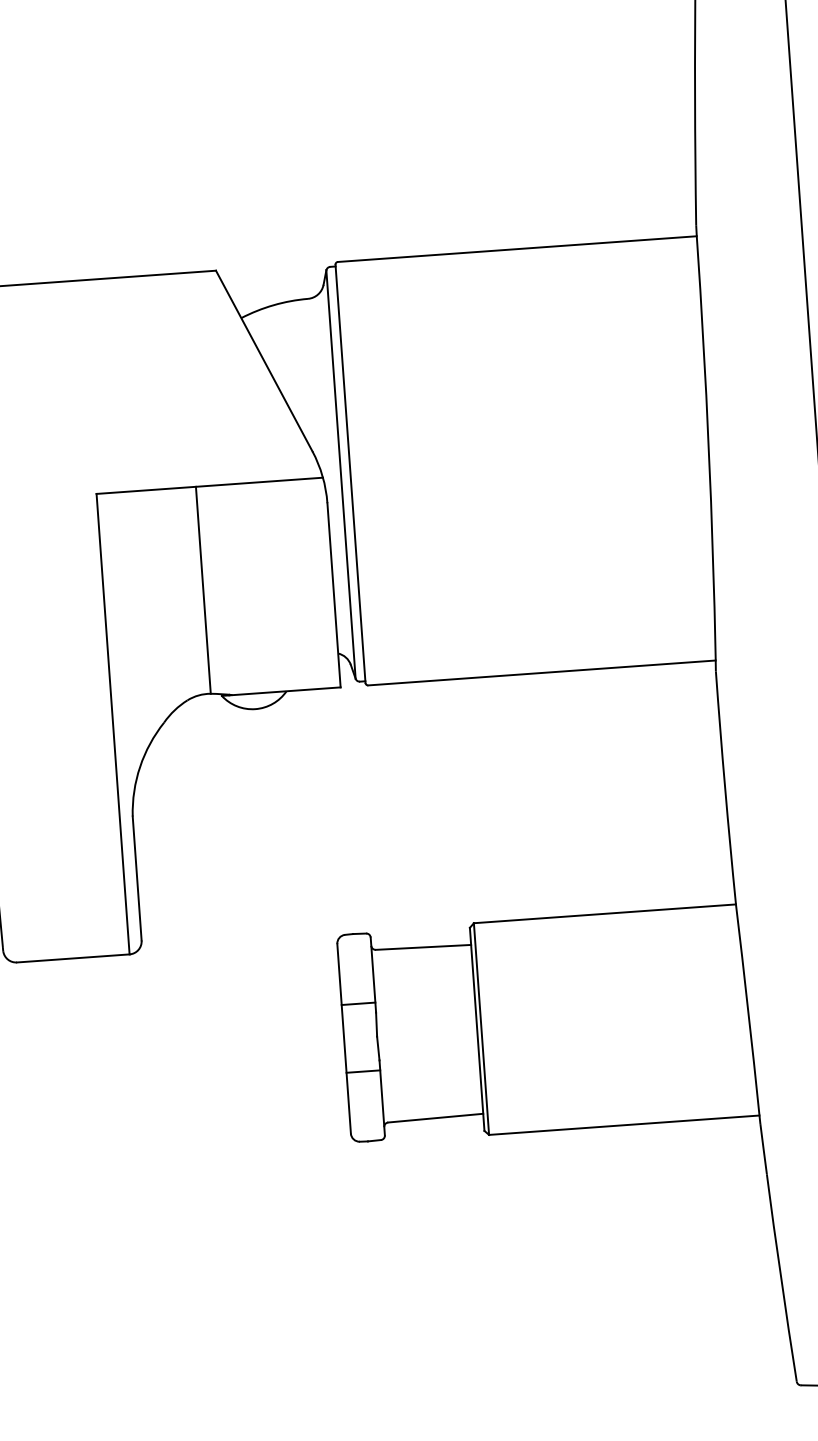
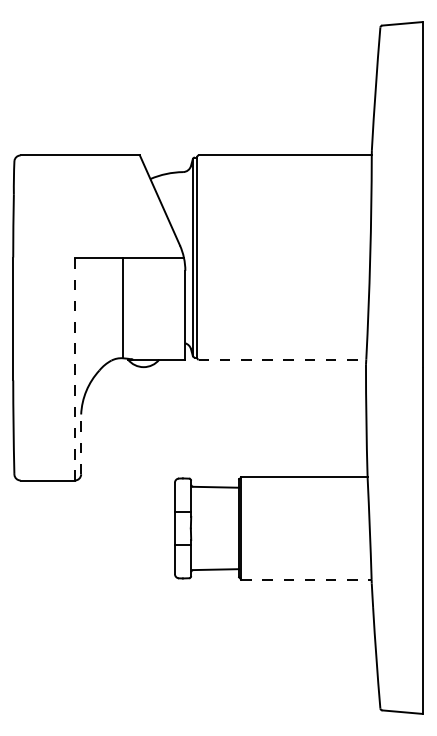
line: (541, 672) -> (282, 359), solid -> dashed
line: (112, 724) -> (74, 369), solid -> dashed
line: (137, 878) -> (81, 444), solid -> dashed
line: (624, 1125) -> (306, 579), solid -> dashed

